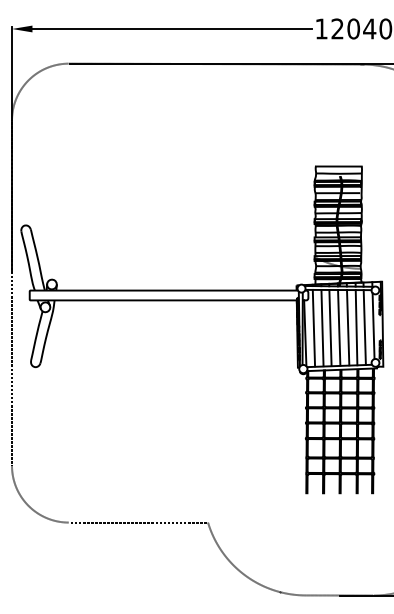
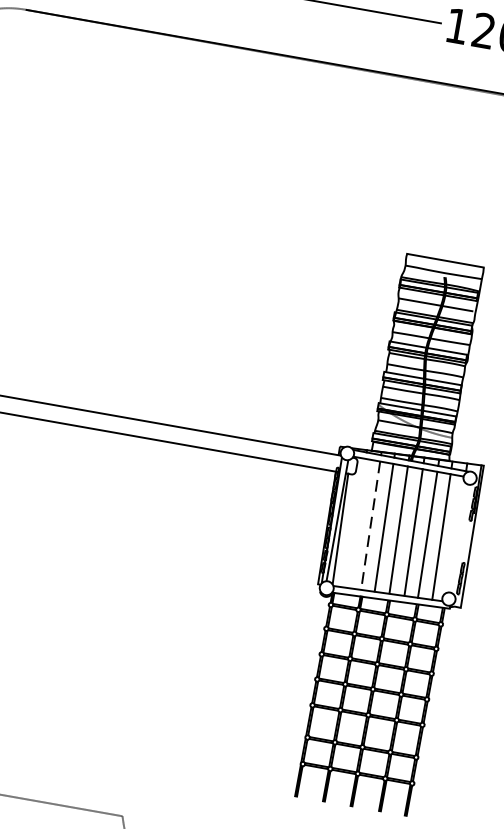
line: (373, 325) -> (456, 536), removed
line: (313, 327) -> (355, 521), removed
line: (322, 328) -> (370, 526), solid -> dashed

